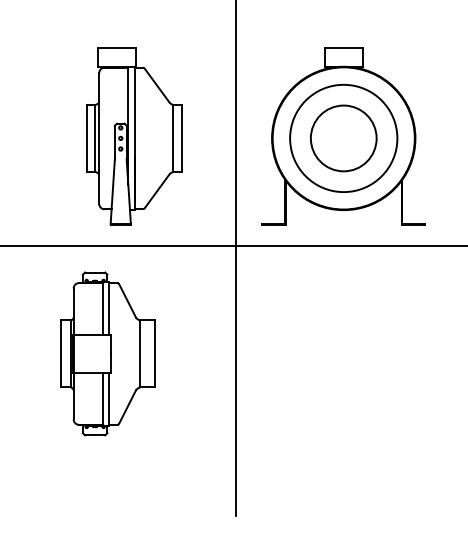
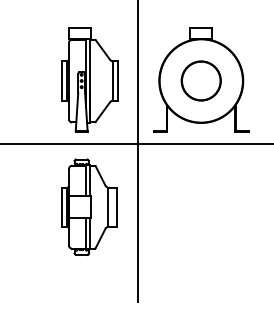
part: (134, 135) -> (89, 79), moved
circle: (342, 137) -> (200, 80), size x0.62
part: (108, 352) -> (89, 206), moved

